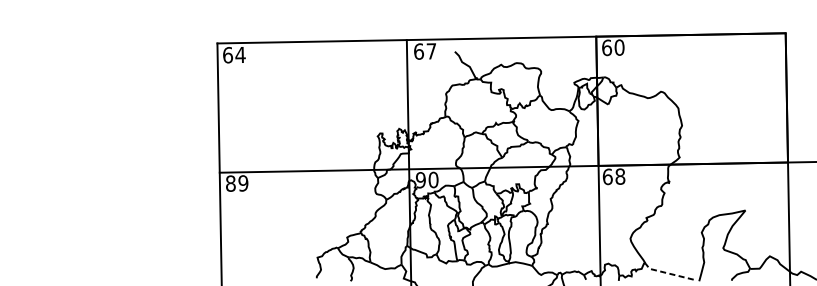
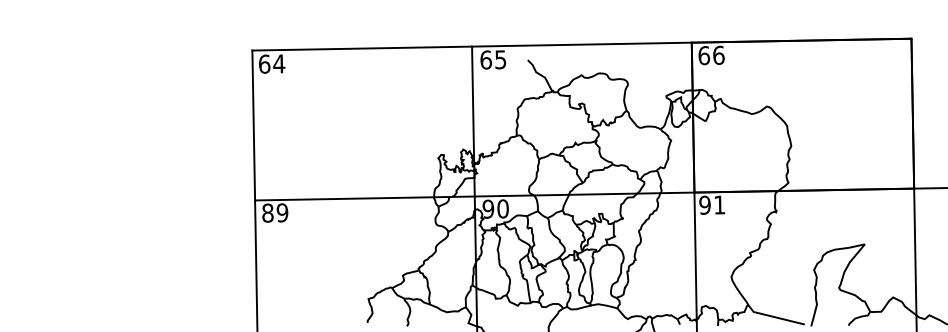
text: (619, 46) -> (718, 54), 60 -> 66
text: (431, 51) -> (500, 59), 67 -> 65
text: (614, 176) -> (712, 204), 68 -> 91
line: (667, 273) -> (774, 317), dashed -> solid

